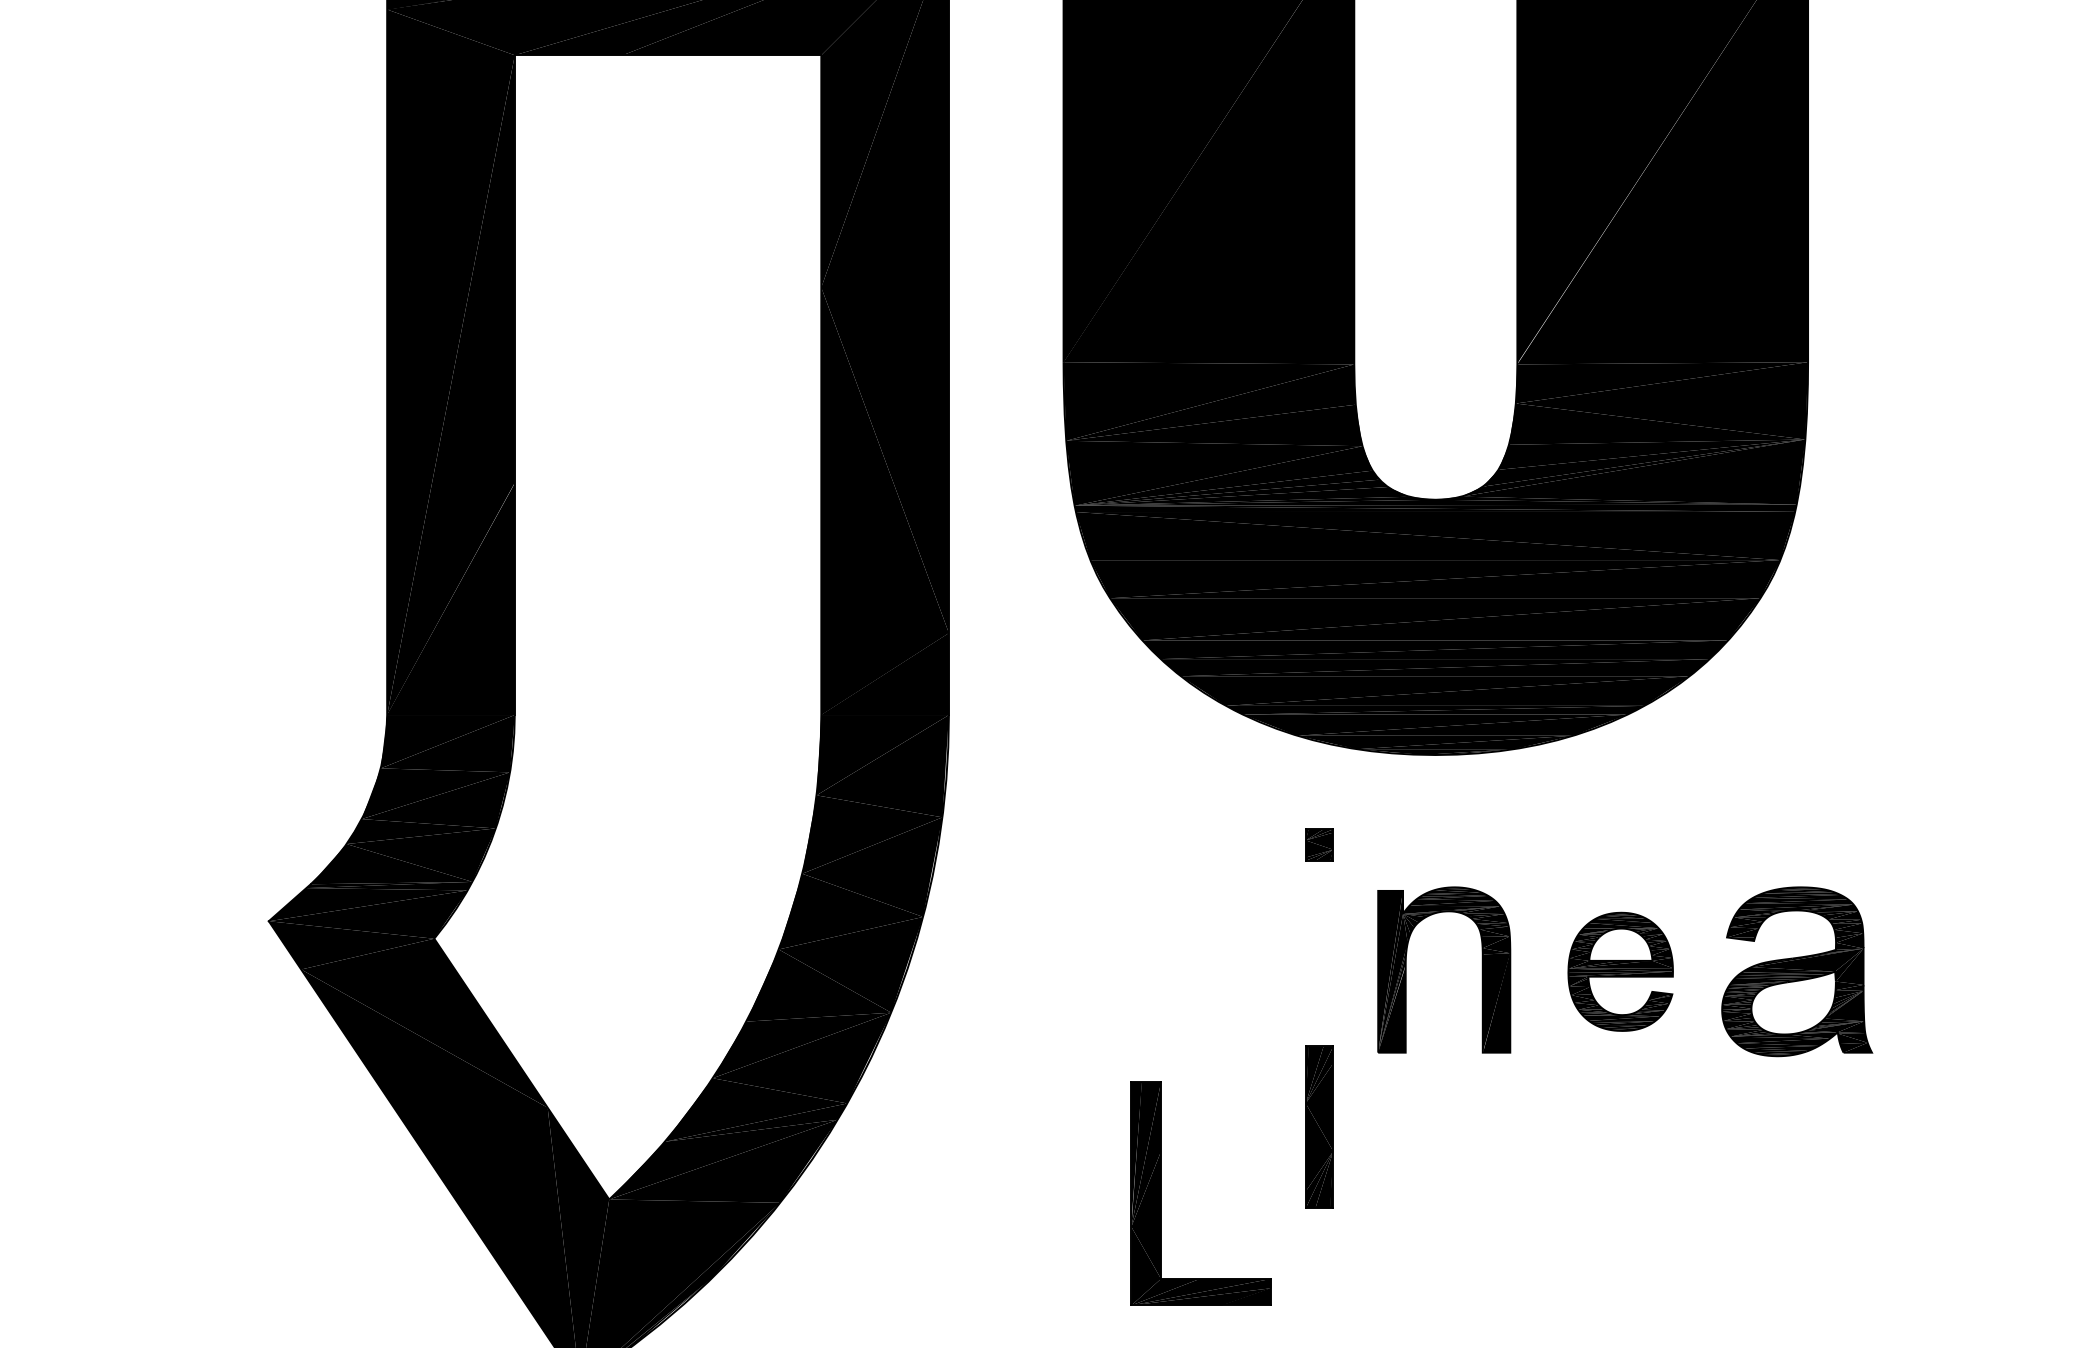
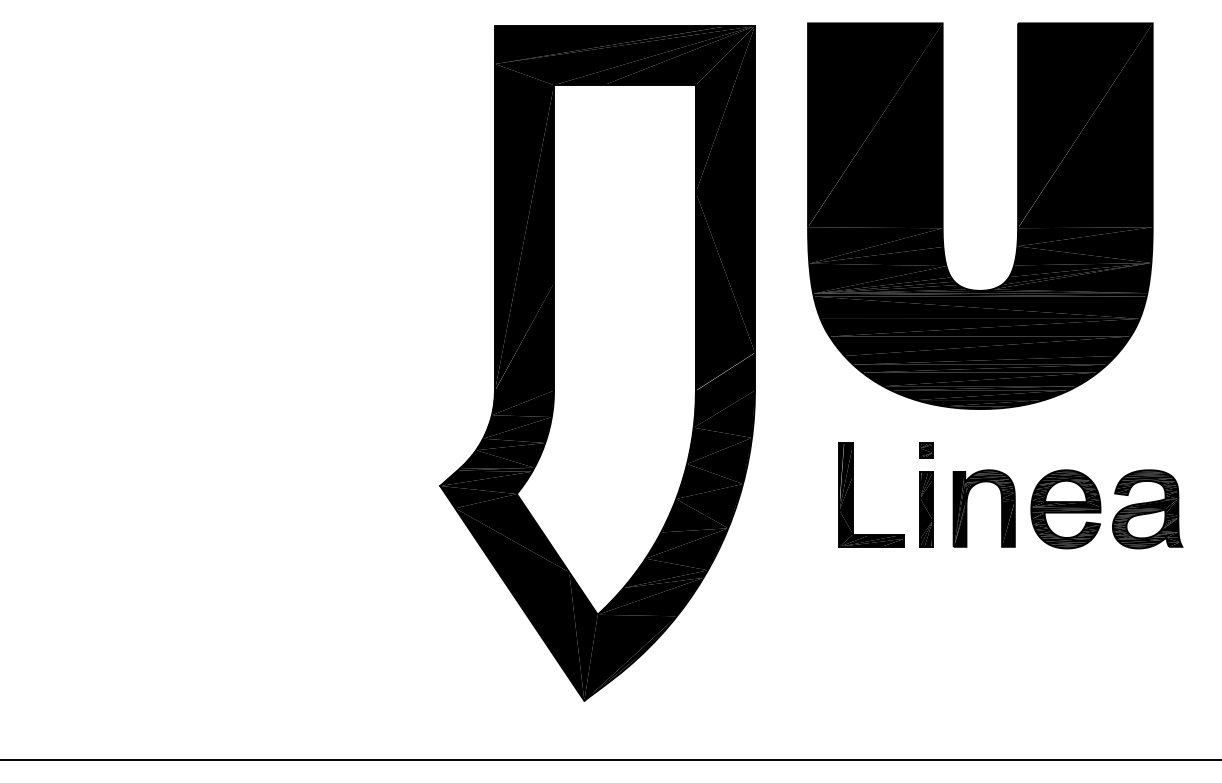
part: (1619, 972) -> (1065, 509), size x1.43
part: (1319, 1127) -> (926, 509), moved
part: (1161, 1192) -> (853, 494), moved

